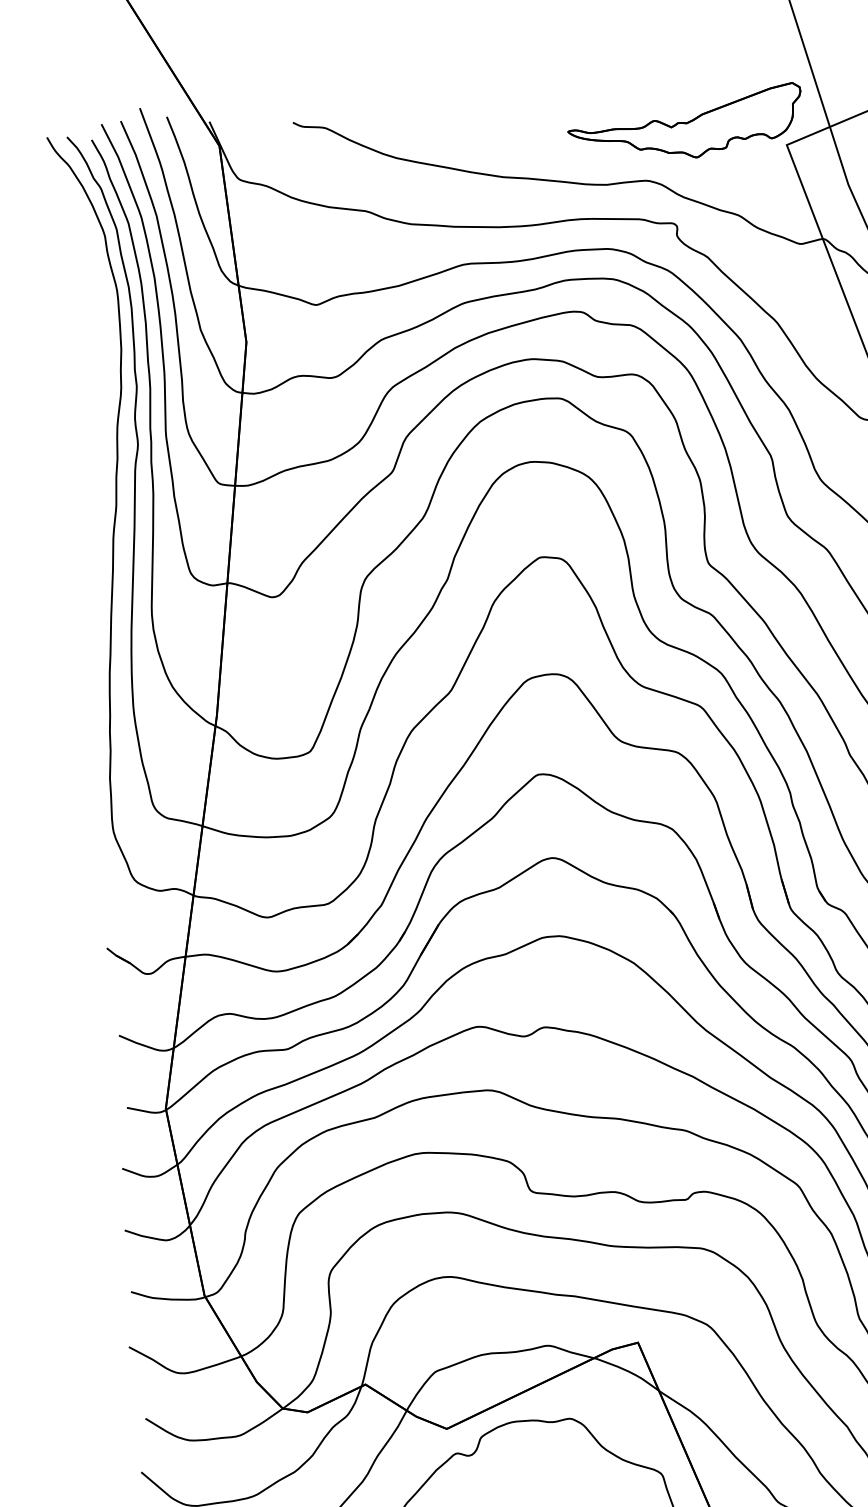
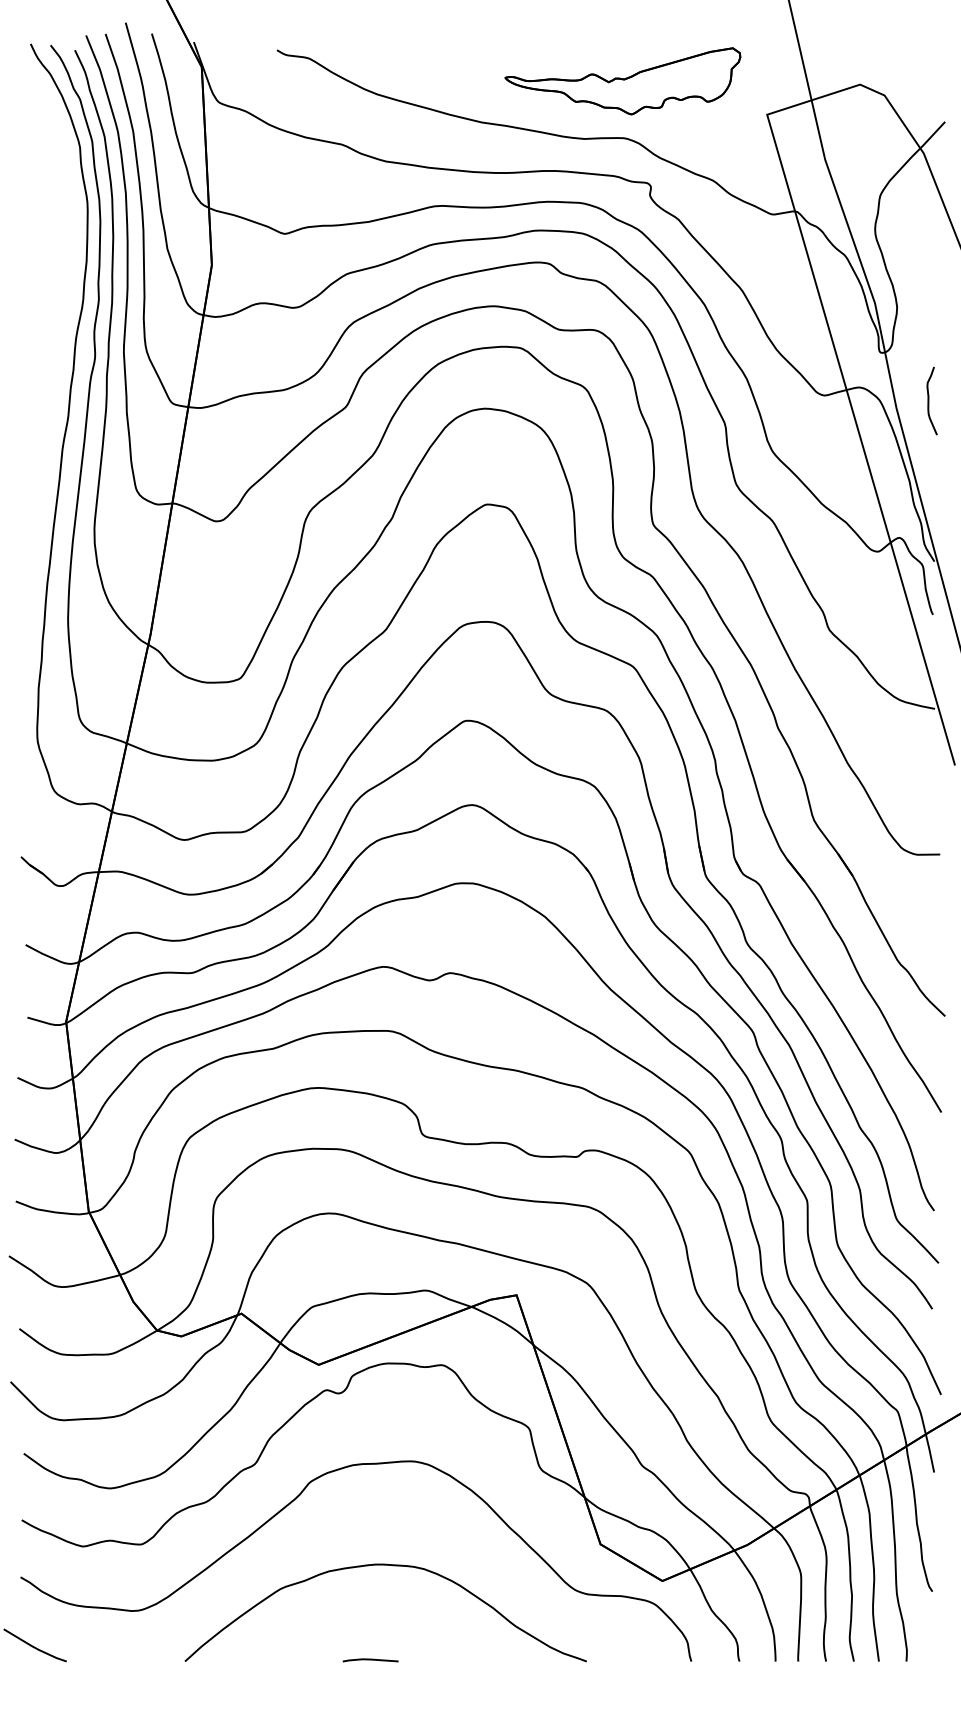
part: (685, 125) -> (622, 81), moved

